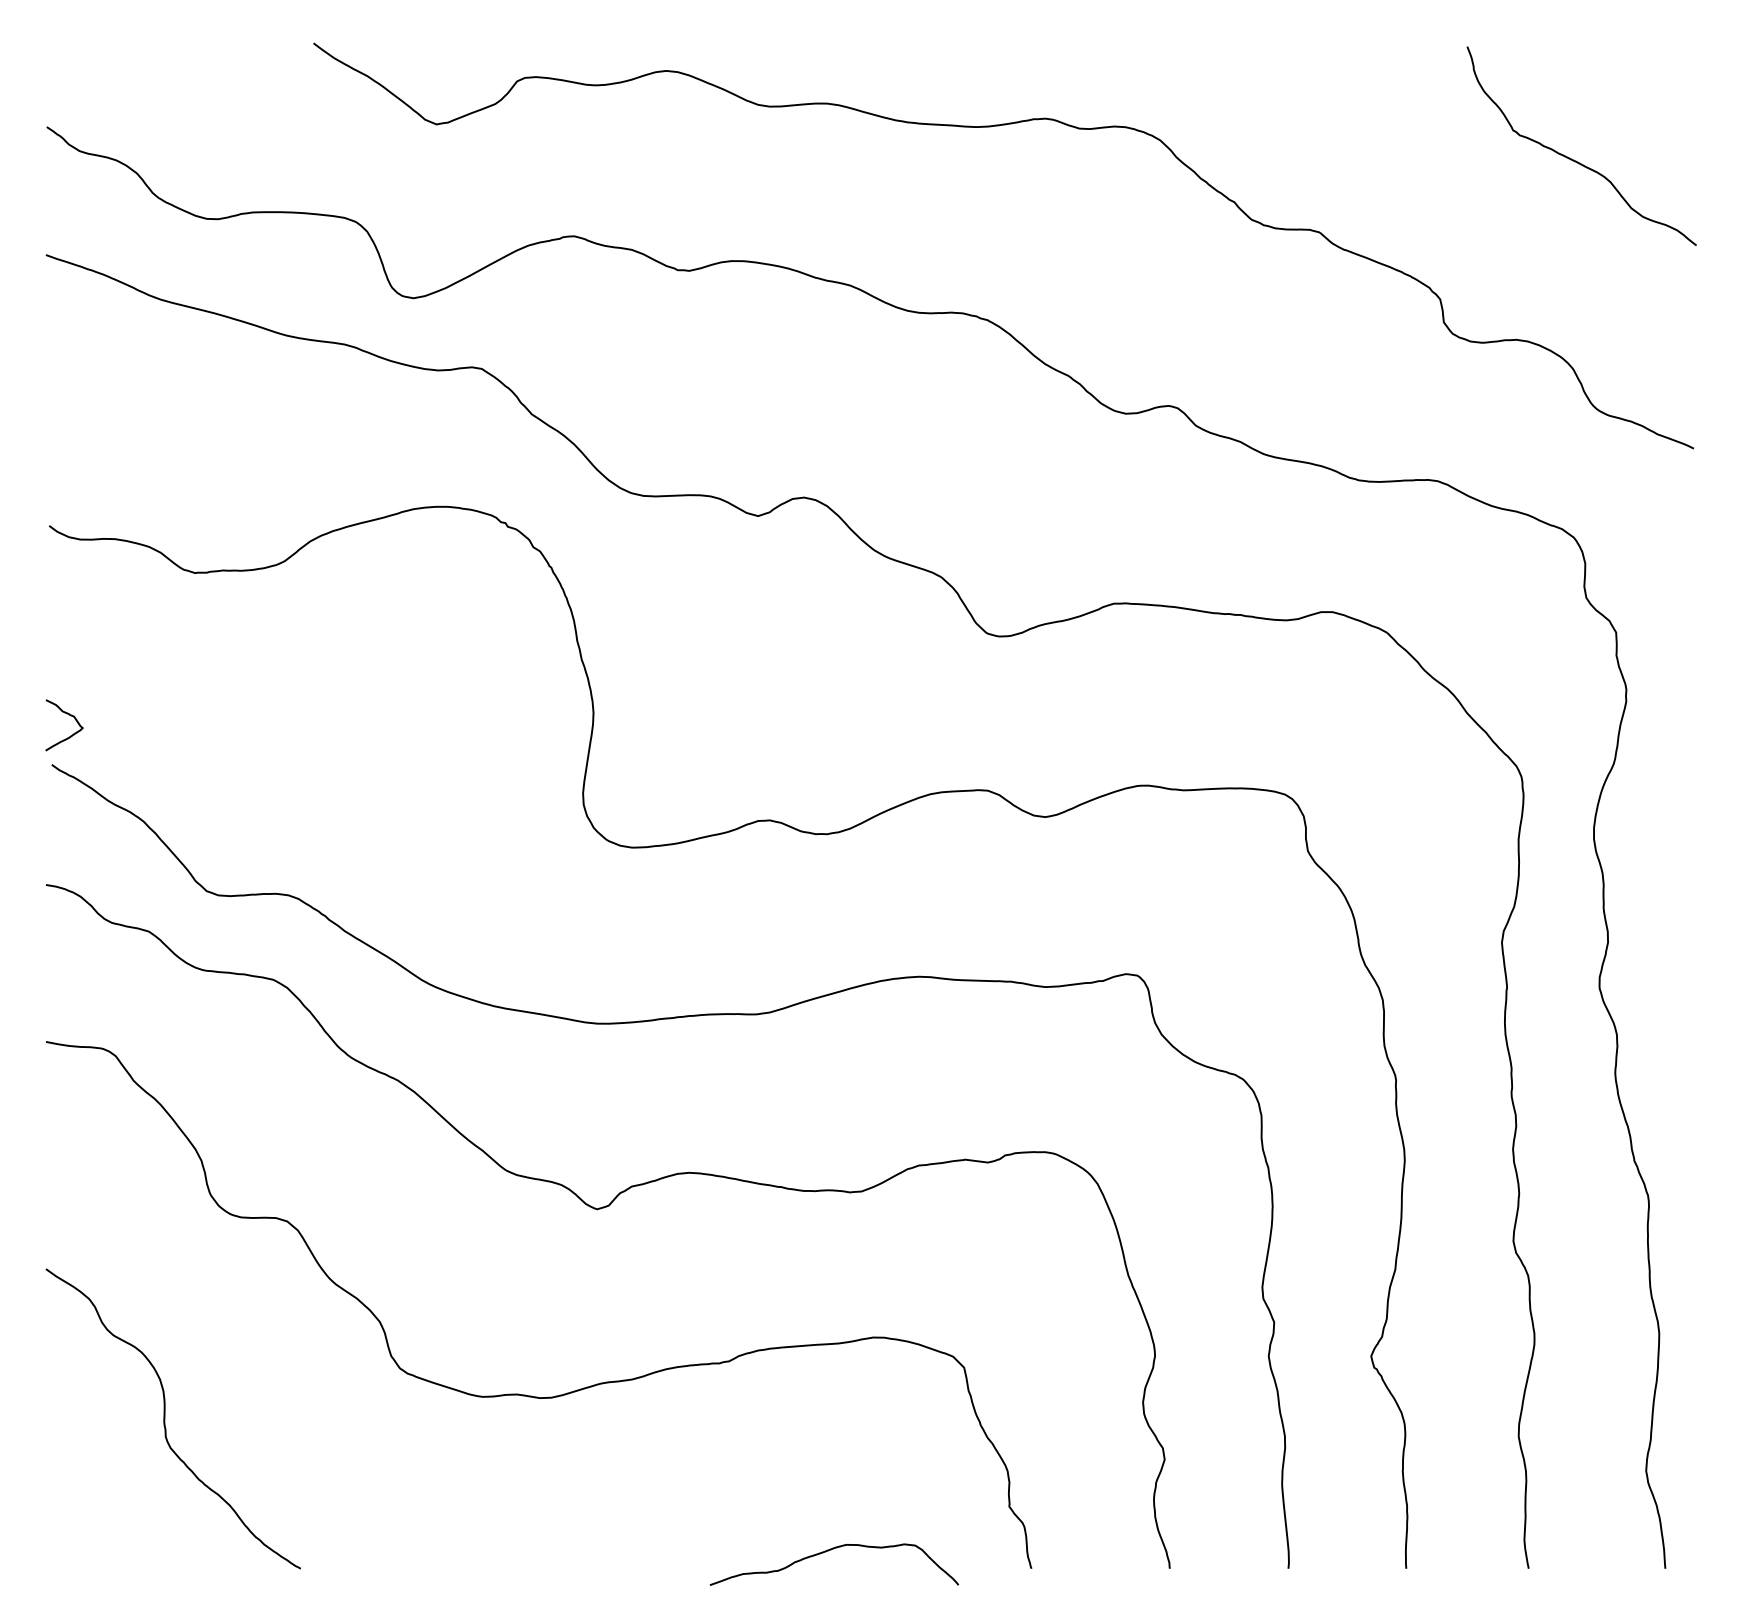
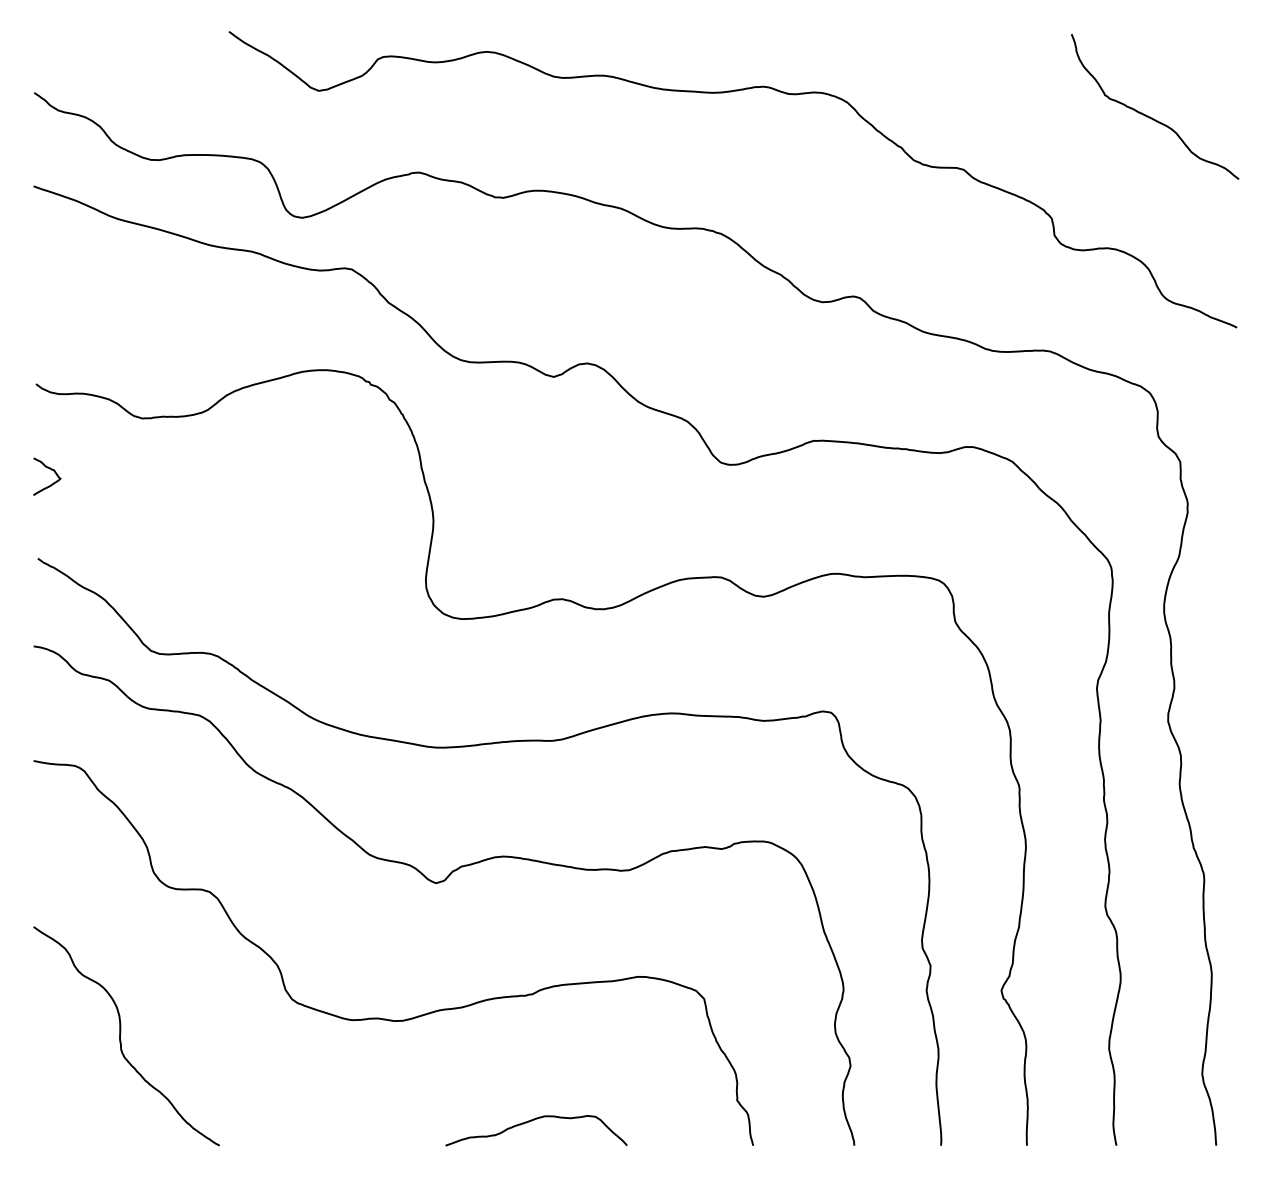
curve: (70, 716) -> (51, 470), moved
curve: (829, 1552) -> (532, 1121), moved

